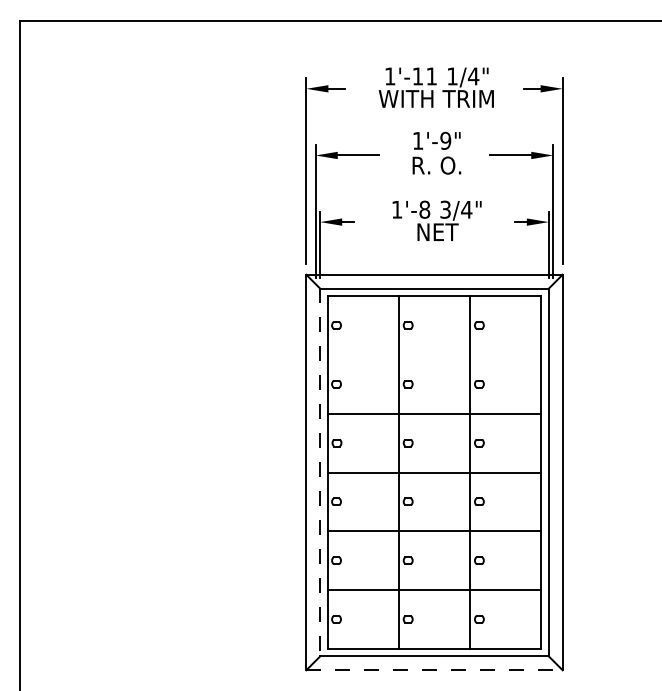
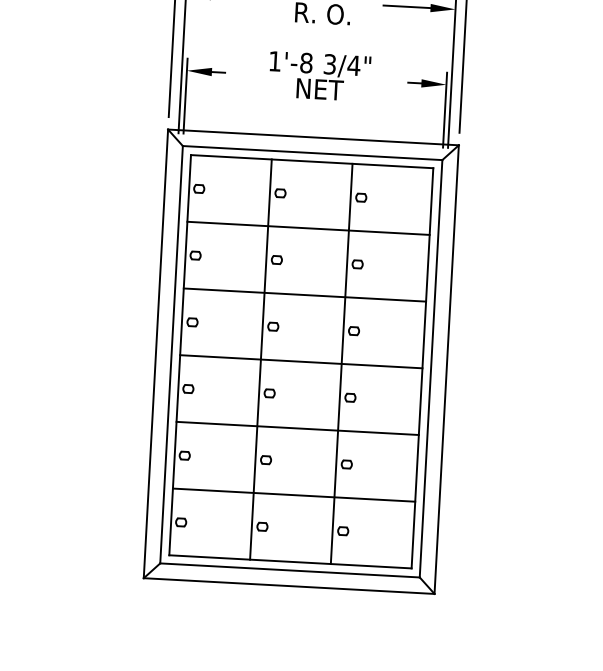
line: (434, 354) -> (308, 227), added
line: (320, 472) -> (171, 354), dashed -> solid
line: (435, 670) -> (290, 586), dashed -> solid

